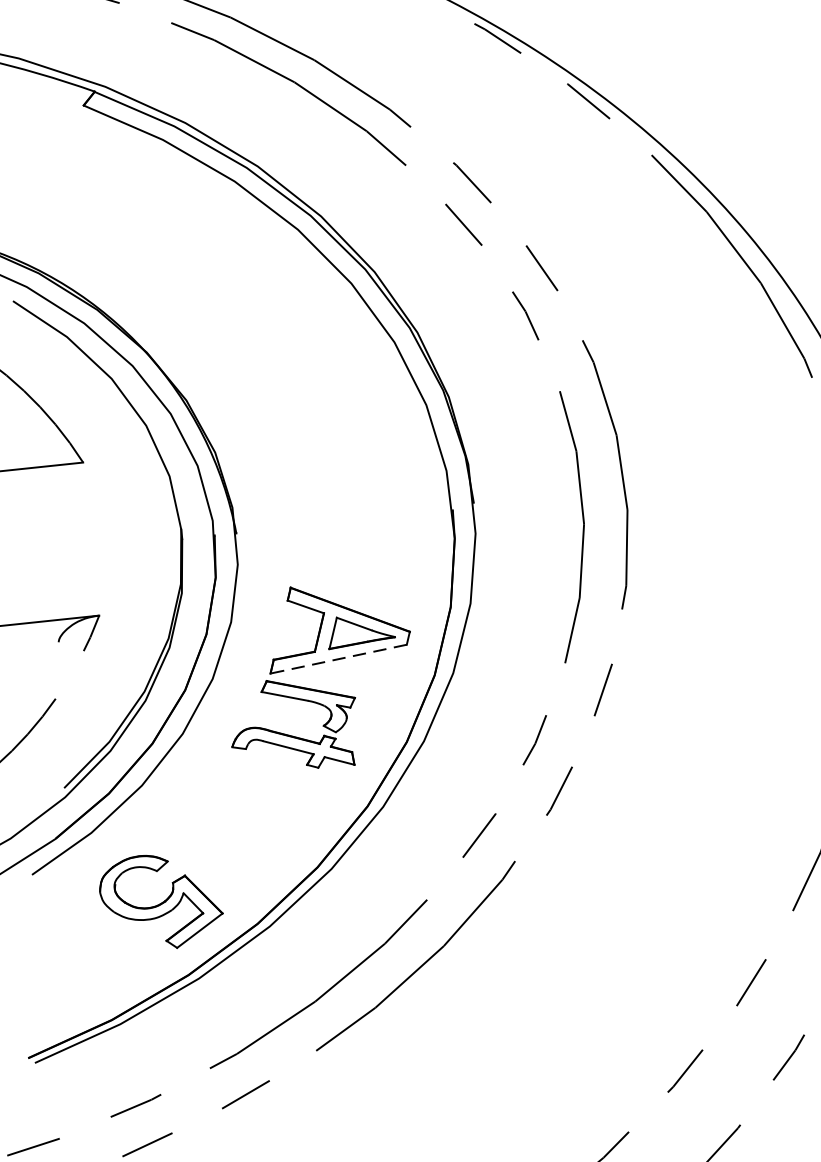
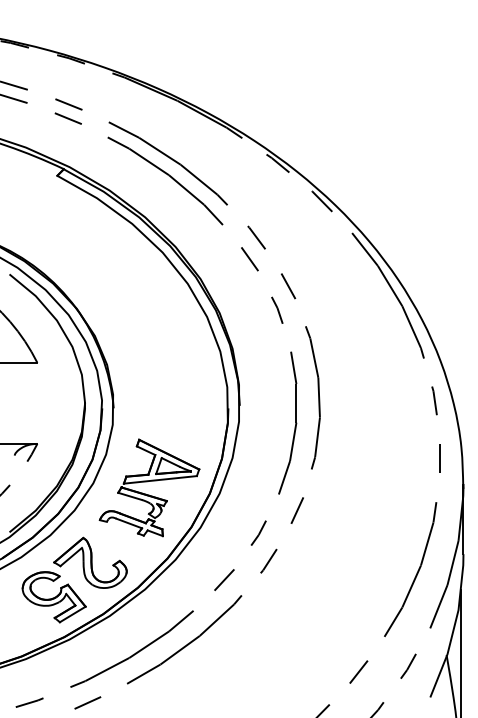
line: (338, 658) -> (160, 479), dashed -> solid
part: (223, 829) -> (90, 562), added

